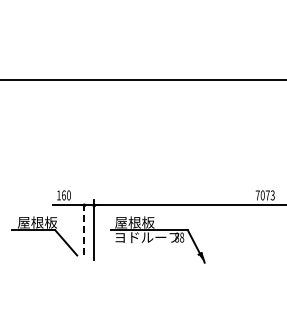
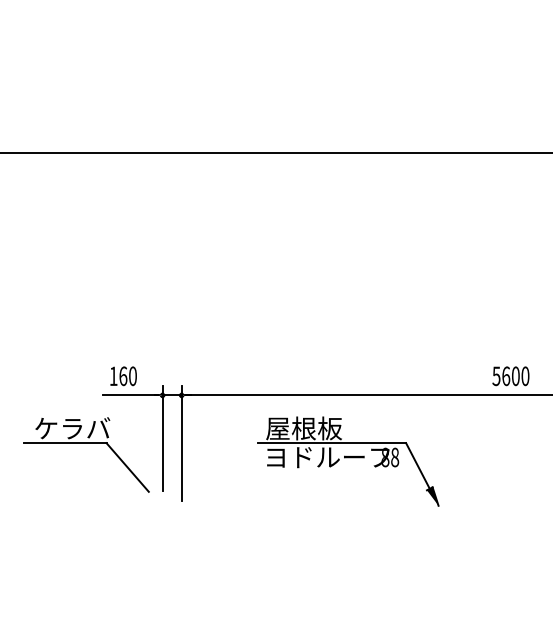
text: (264, 195) -> (509, 376), 7073 -> 5600
text: (37, 222) -> (72, 428), 屋根板 -> ケラバ
line: (84, 227) -> (162, 437), dashed -> solid
part: (157, 239) -> (347, 461), moved

